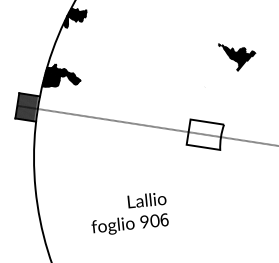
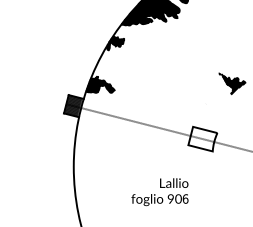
text: (128, 214) -> (159, 192), moved

